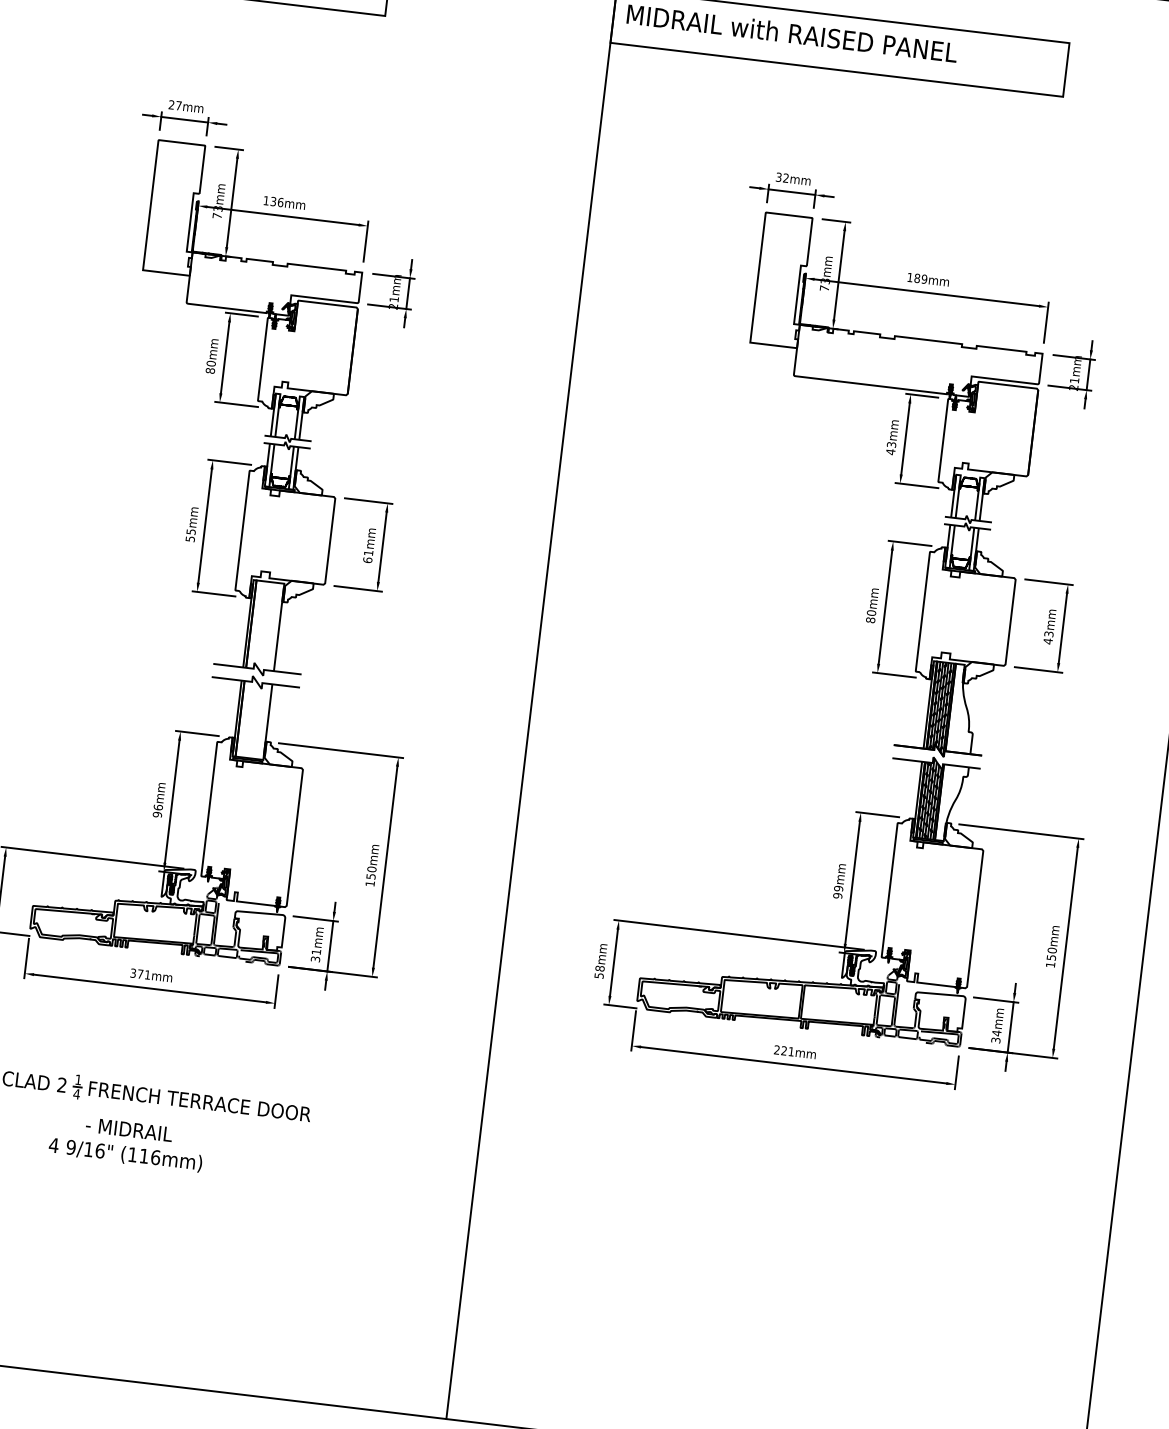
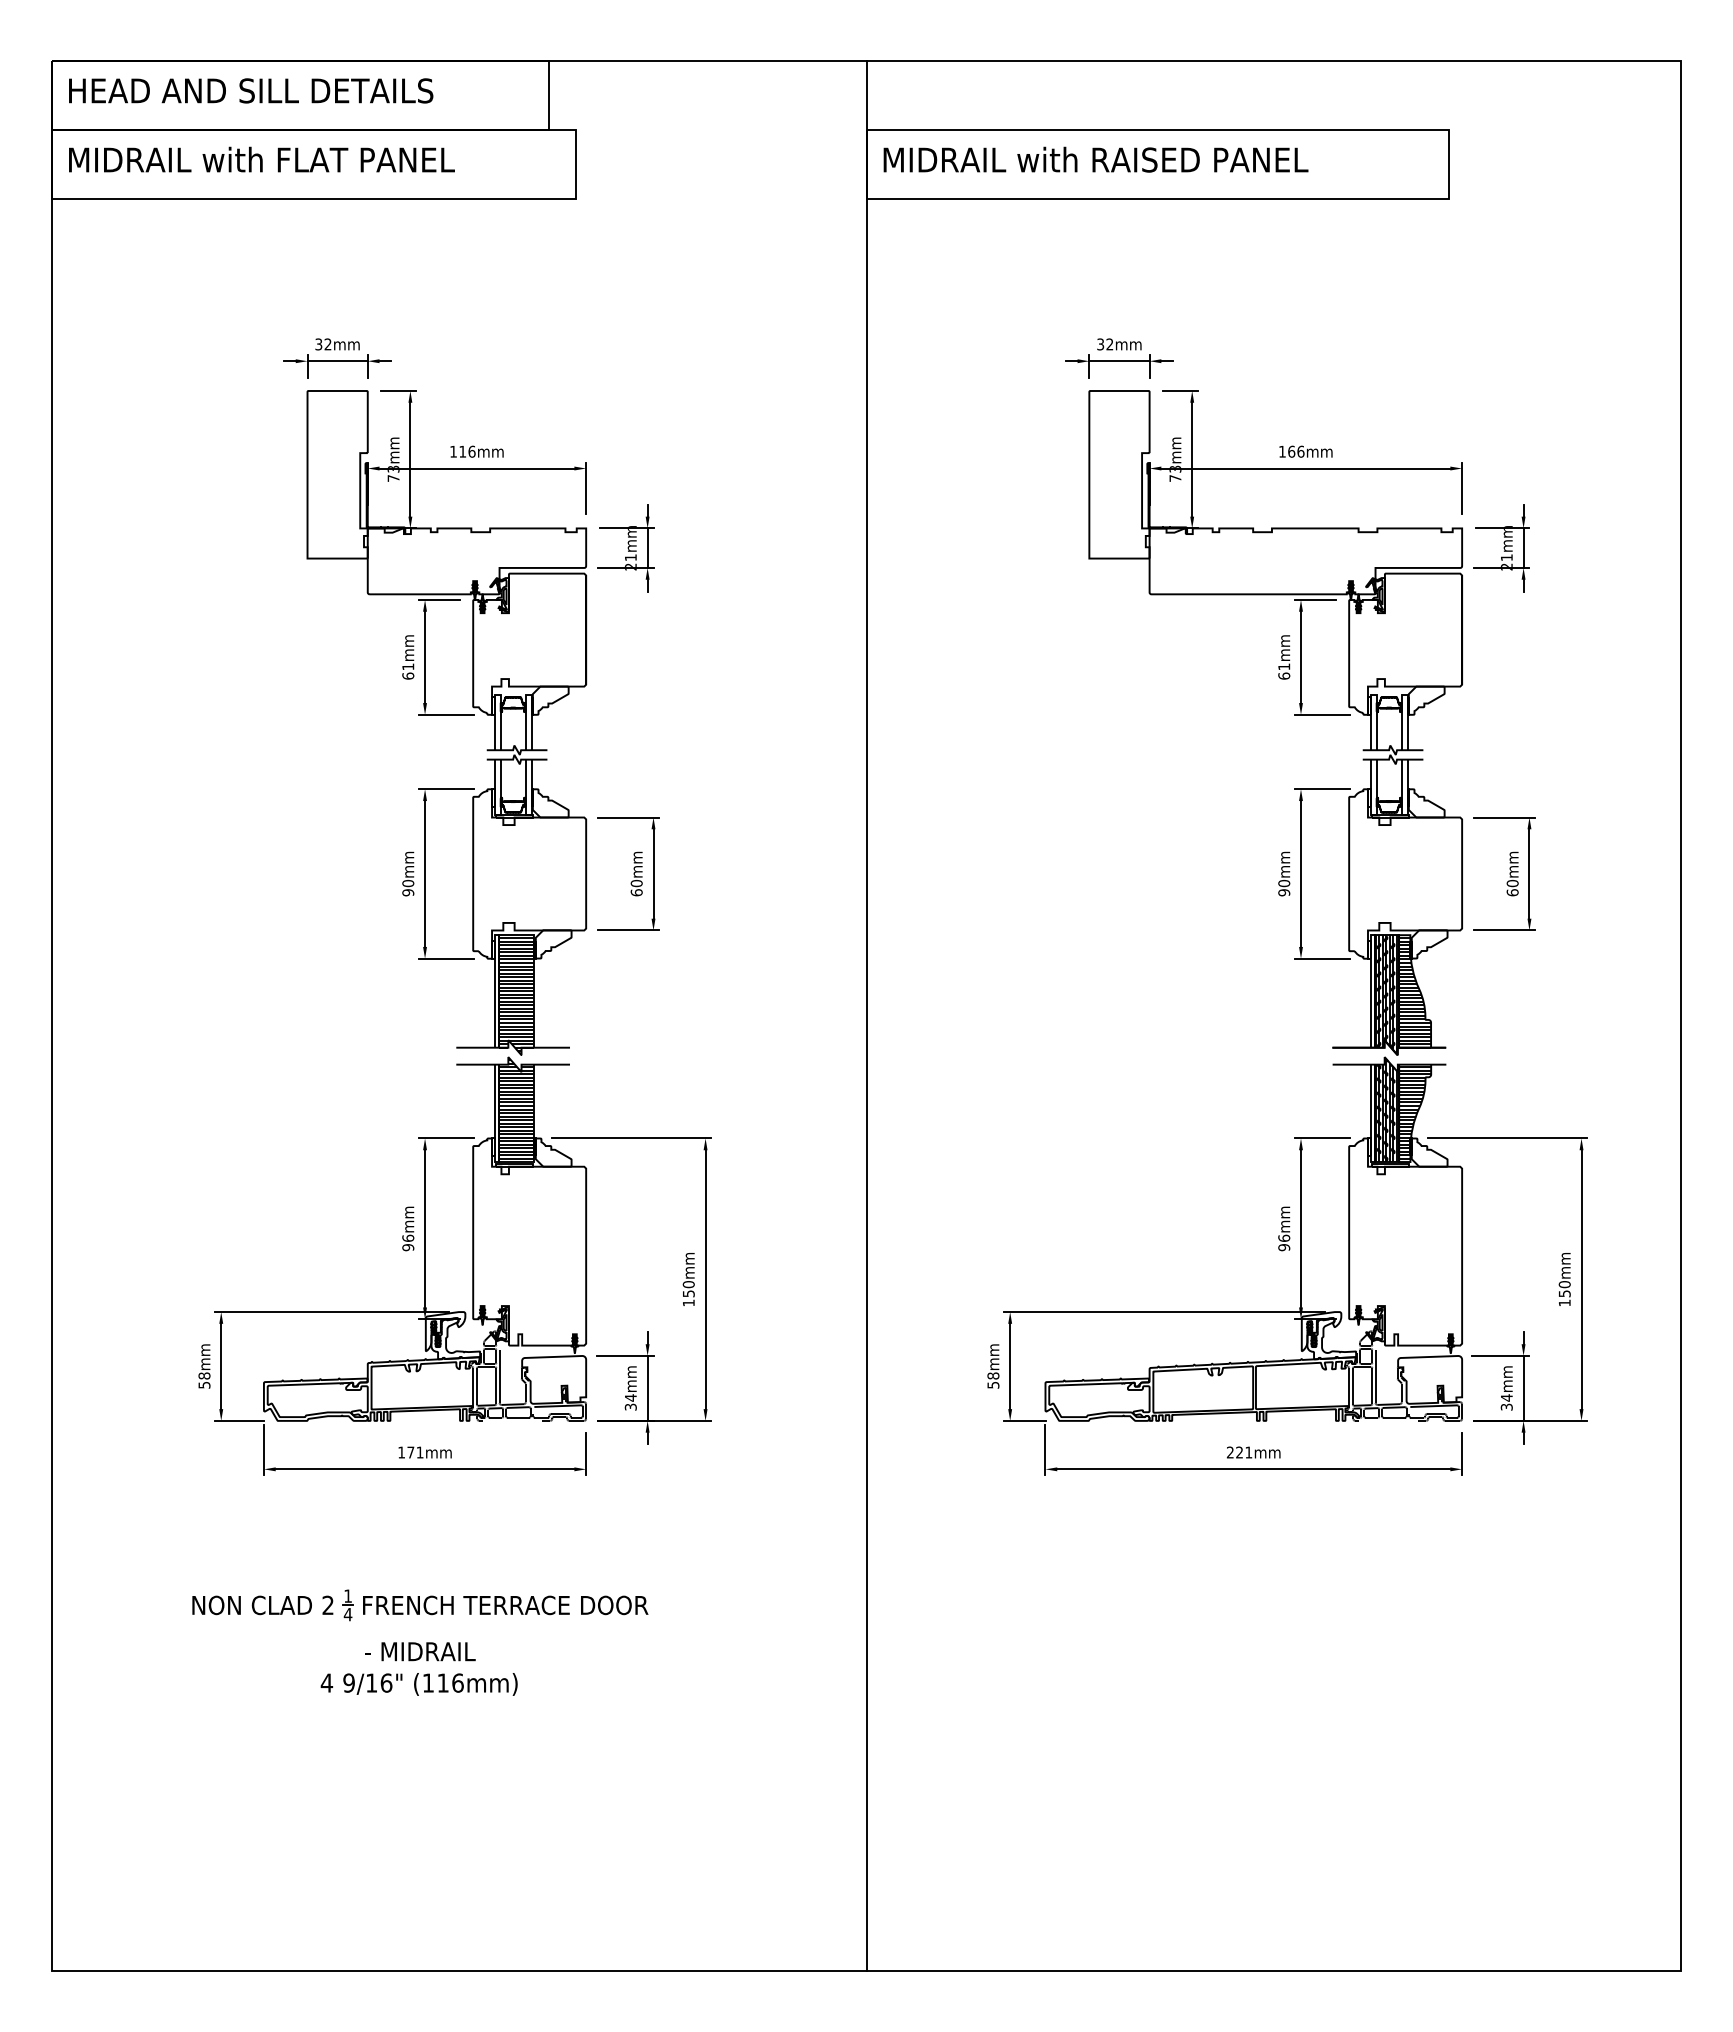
text: (175, 105) -> (323, 344), 27mm -> 32mm
text: (273, 201) -> (462, 451), 136mm -> 116mm
text: (921, 278) -> (1296, 451), 189mm -> 166mm
text: (211, 367) -> (408, 671), 80mm -> 61mm
text: (891, 448) -> (1284, 671), 43mm -> 61mm
text: (191, 535) -> (408, 887), 55mm -> 90mm
text: (368, 553) -> (636, 883), 61mm -> 60mm
text: (870, 620) -> (1284, 892), 80mm -> 90mm
hatch: (264, 629) -> (516, 996), added
text: (1048, 637) -> (1512, 887), 43mm -> 60mm
hatch: (963, 709) -> (1415, 992), added
hatch: (254, 717) -> (516, 1109), added
hatch: (952, 803) -> (1415, 1112), added
text: (838, 888) -> (1284, 1237), 99mm -> 96mm
text: (316, 951) -> (630, 1397), 31mm -> 34mm
text: (133, 973) -> (401, 1452), 371mm -> 171mm

